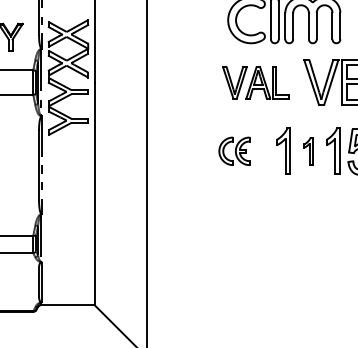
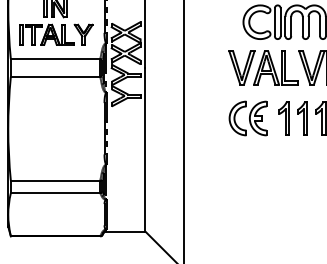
part: (255, 81) -> (263, 67), size x1.43
part: (233, 151) -> (247, 118), size x1.67
part: (308, 151) -> (302, 118), size x1.67

